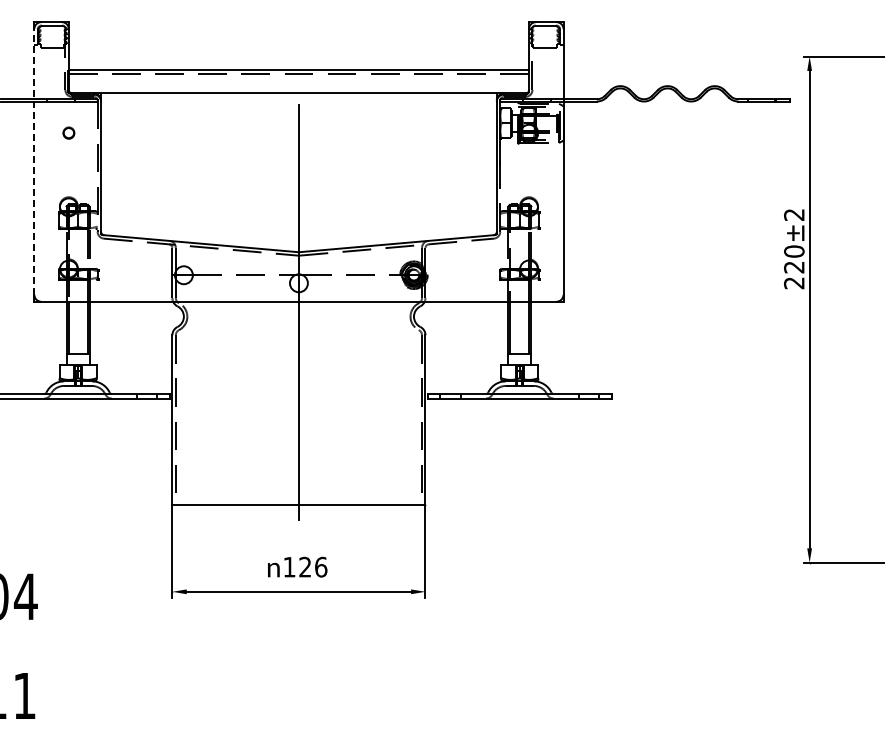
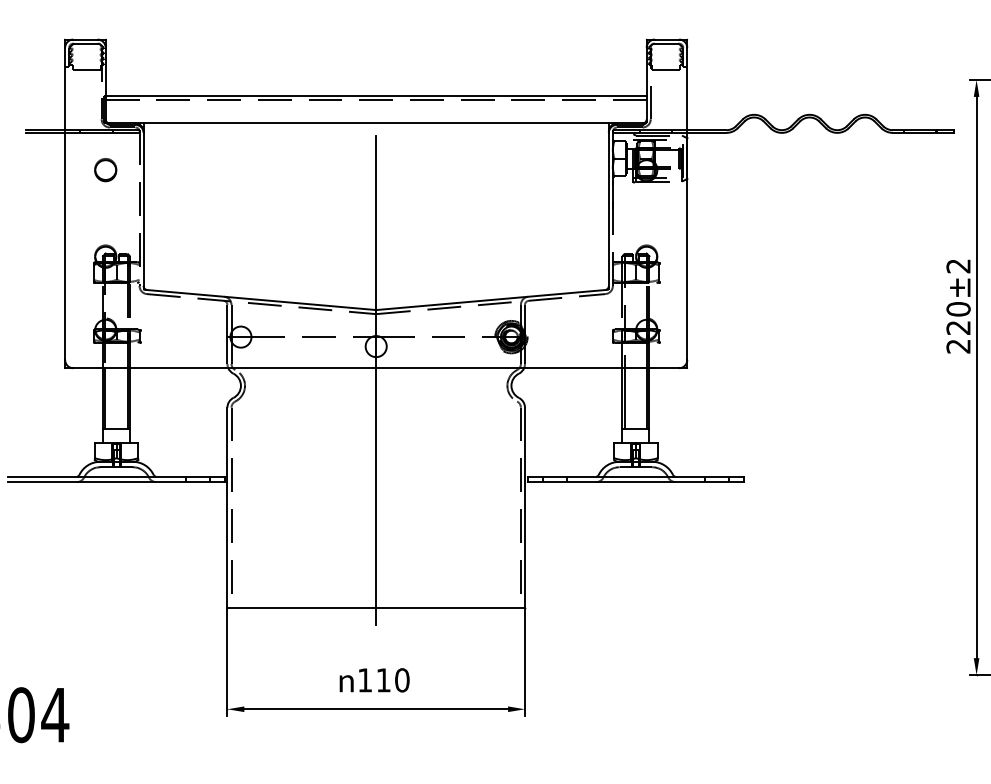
part: (68, 132) -> (105, 169), size x1.67
line: (34, 161) -> (65, 203), dashed -> solid
text: (313, 566) -> (393, 679), 126 -> 110

